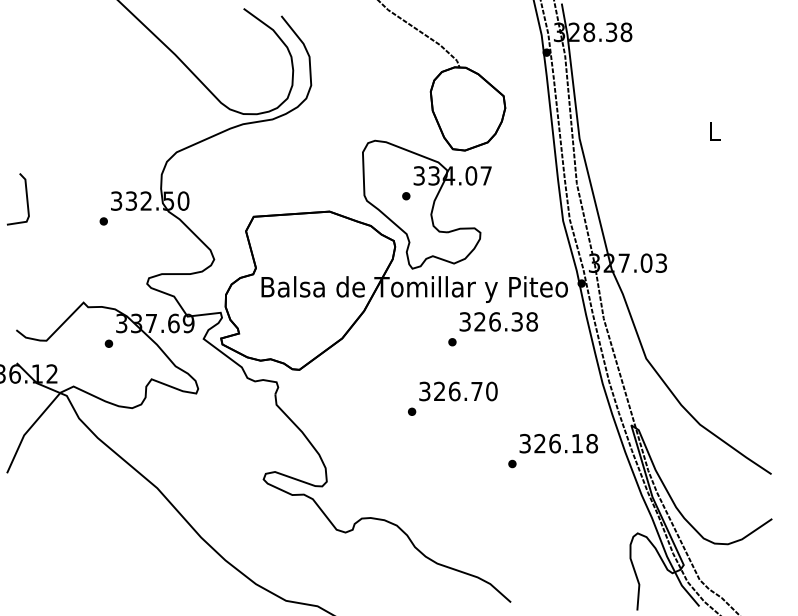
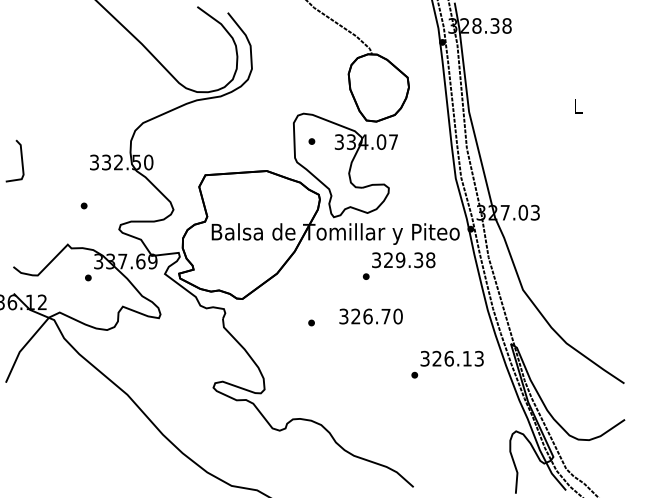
part: (405, 196) -> (311, 141), moved
part: (102, 220) -> (83, 205), moved
text: (494, 322) -> (400, 260), 326.38 -> 329.38
part: (411, 411) -> (311, 322), moved
text: (591, 443) -> (478, 358), 326.18 -> 326.13

